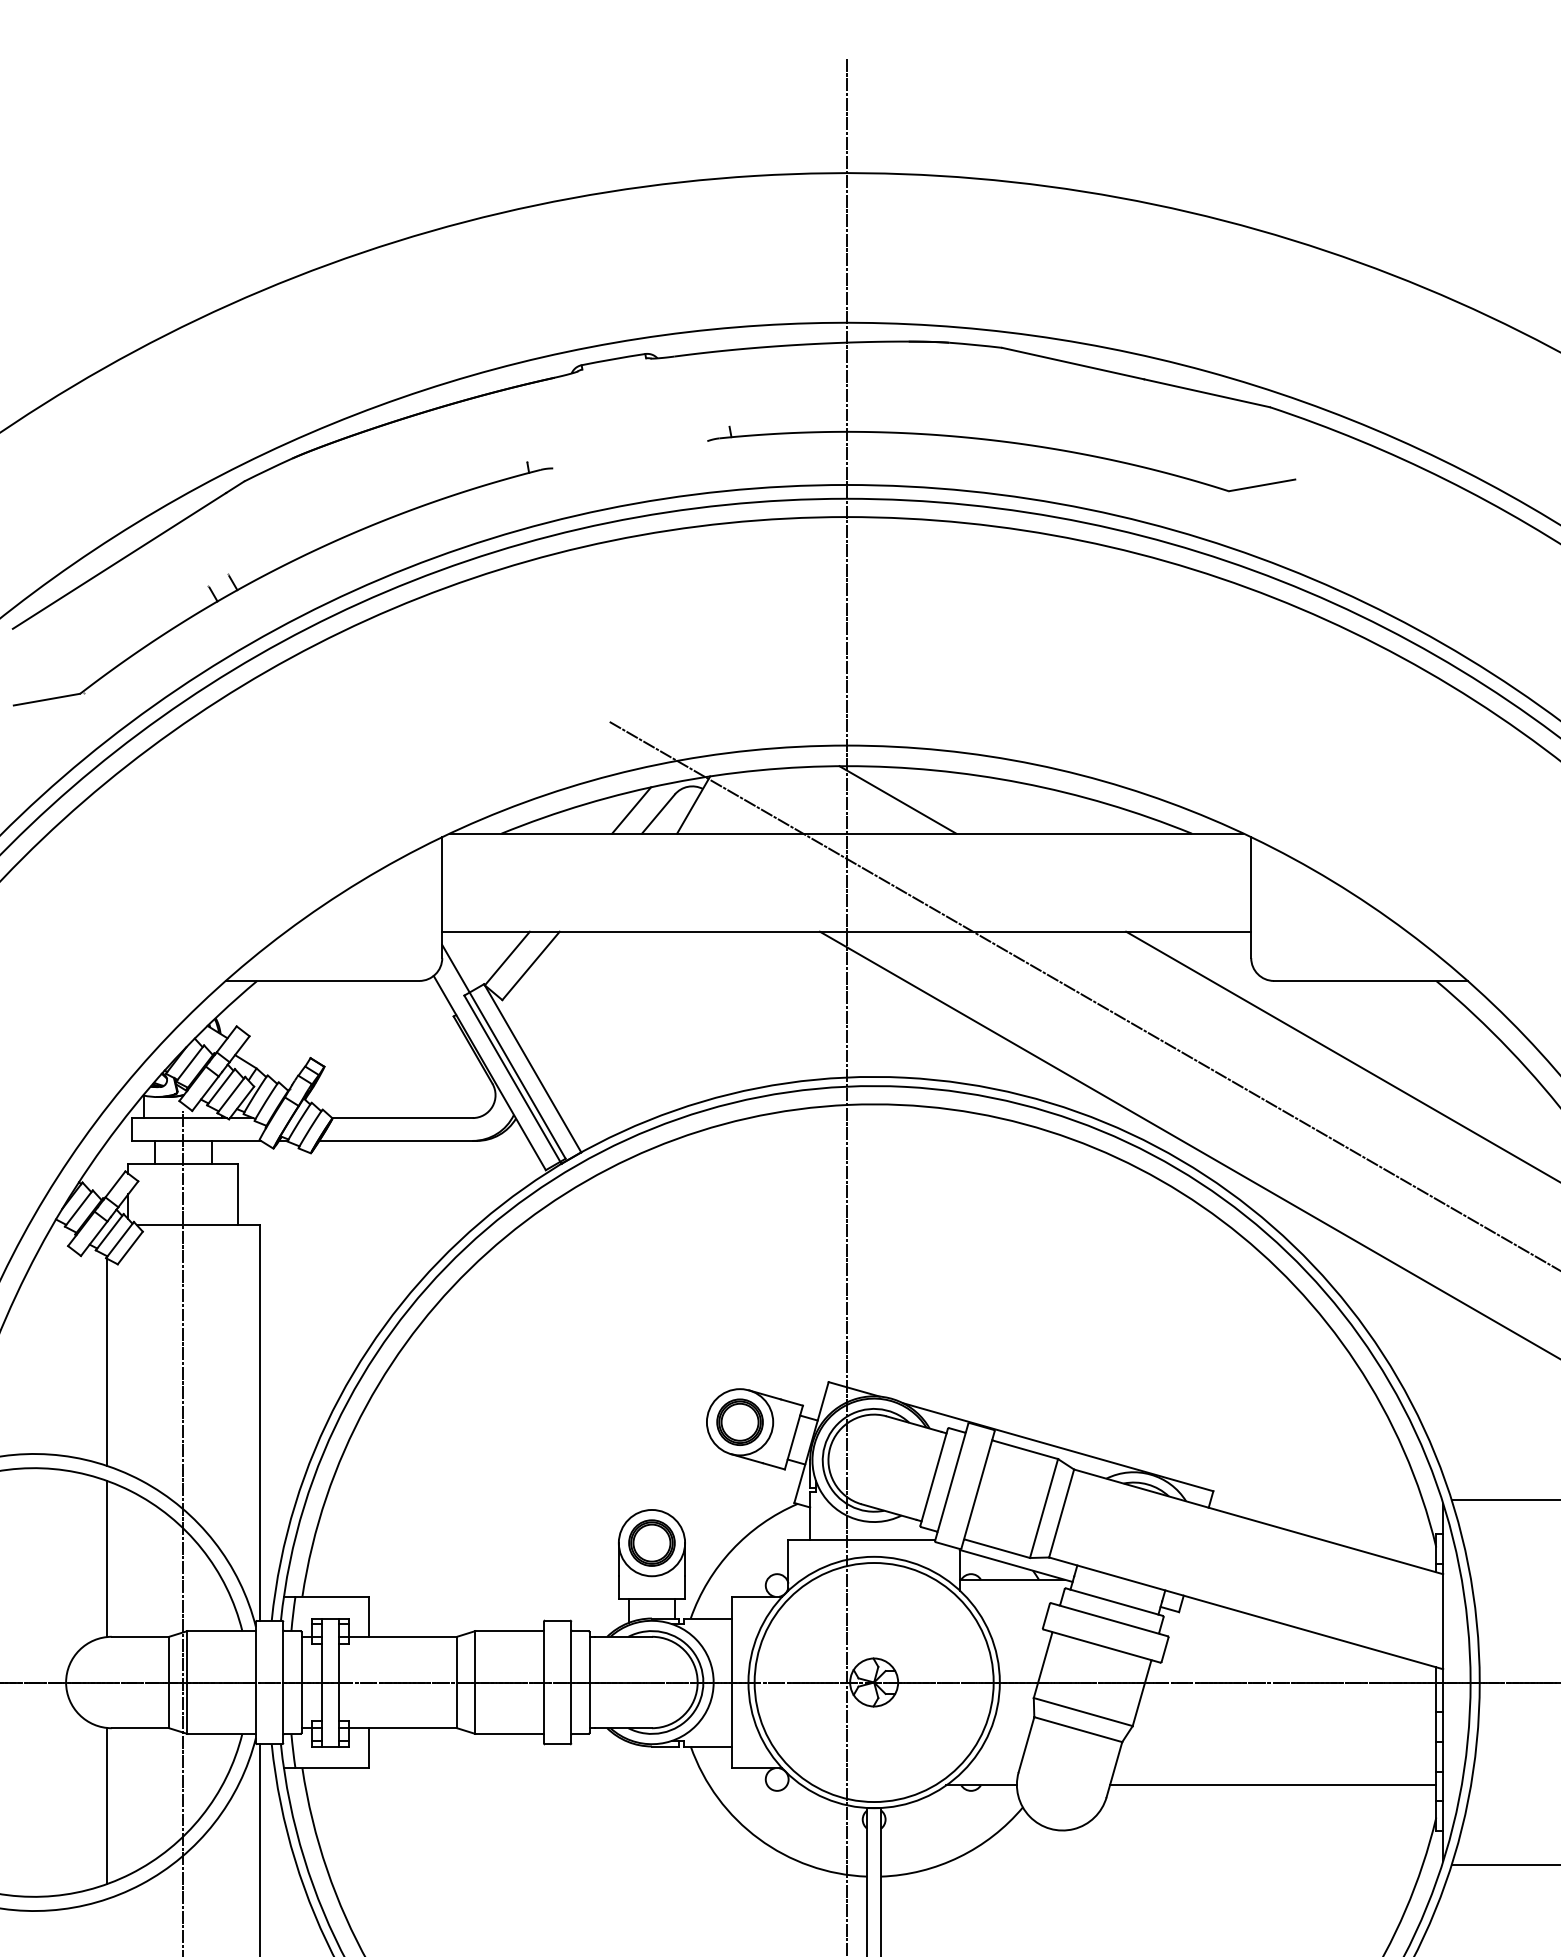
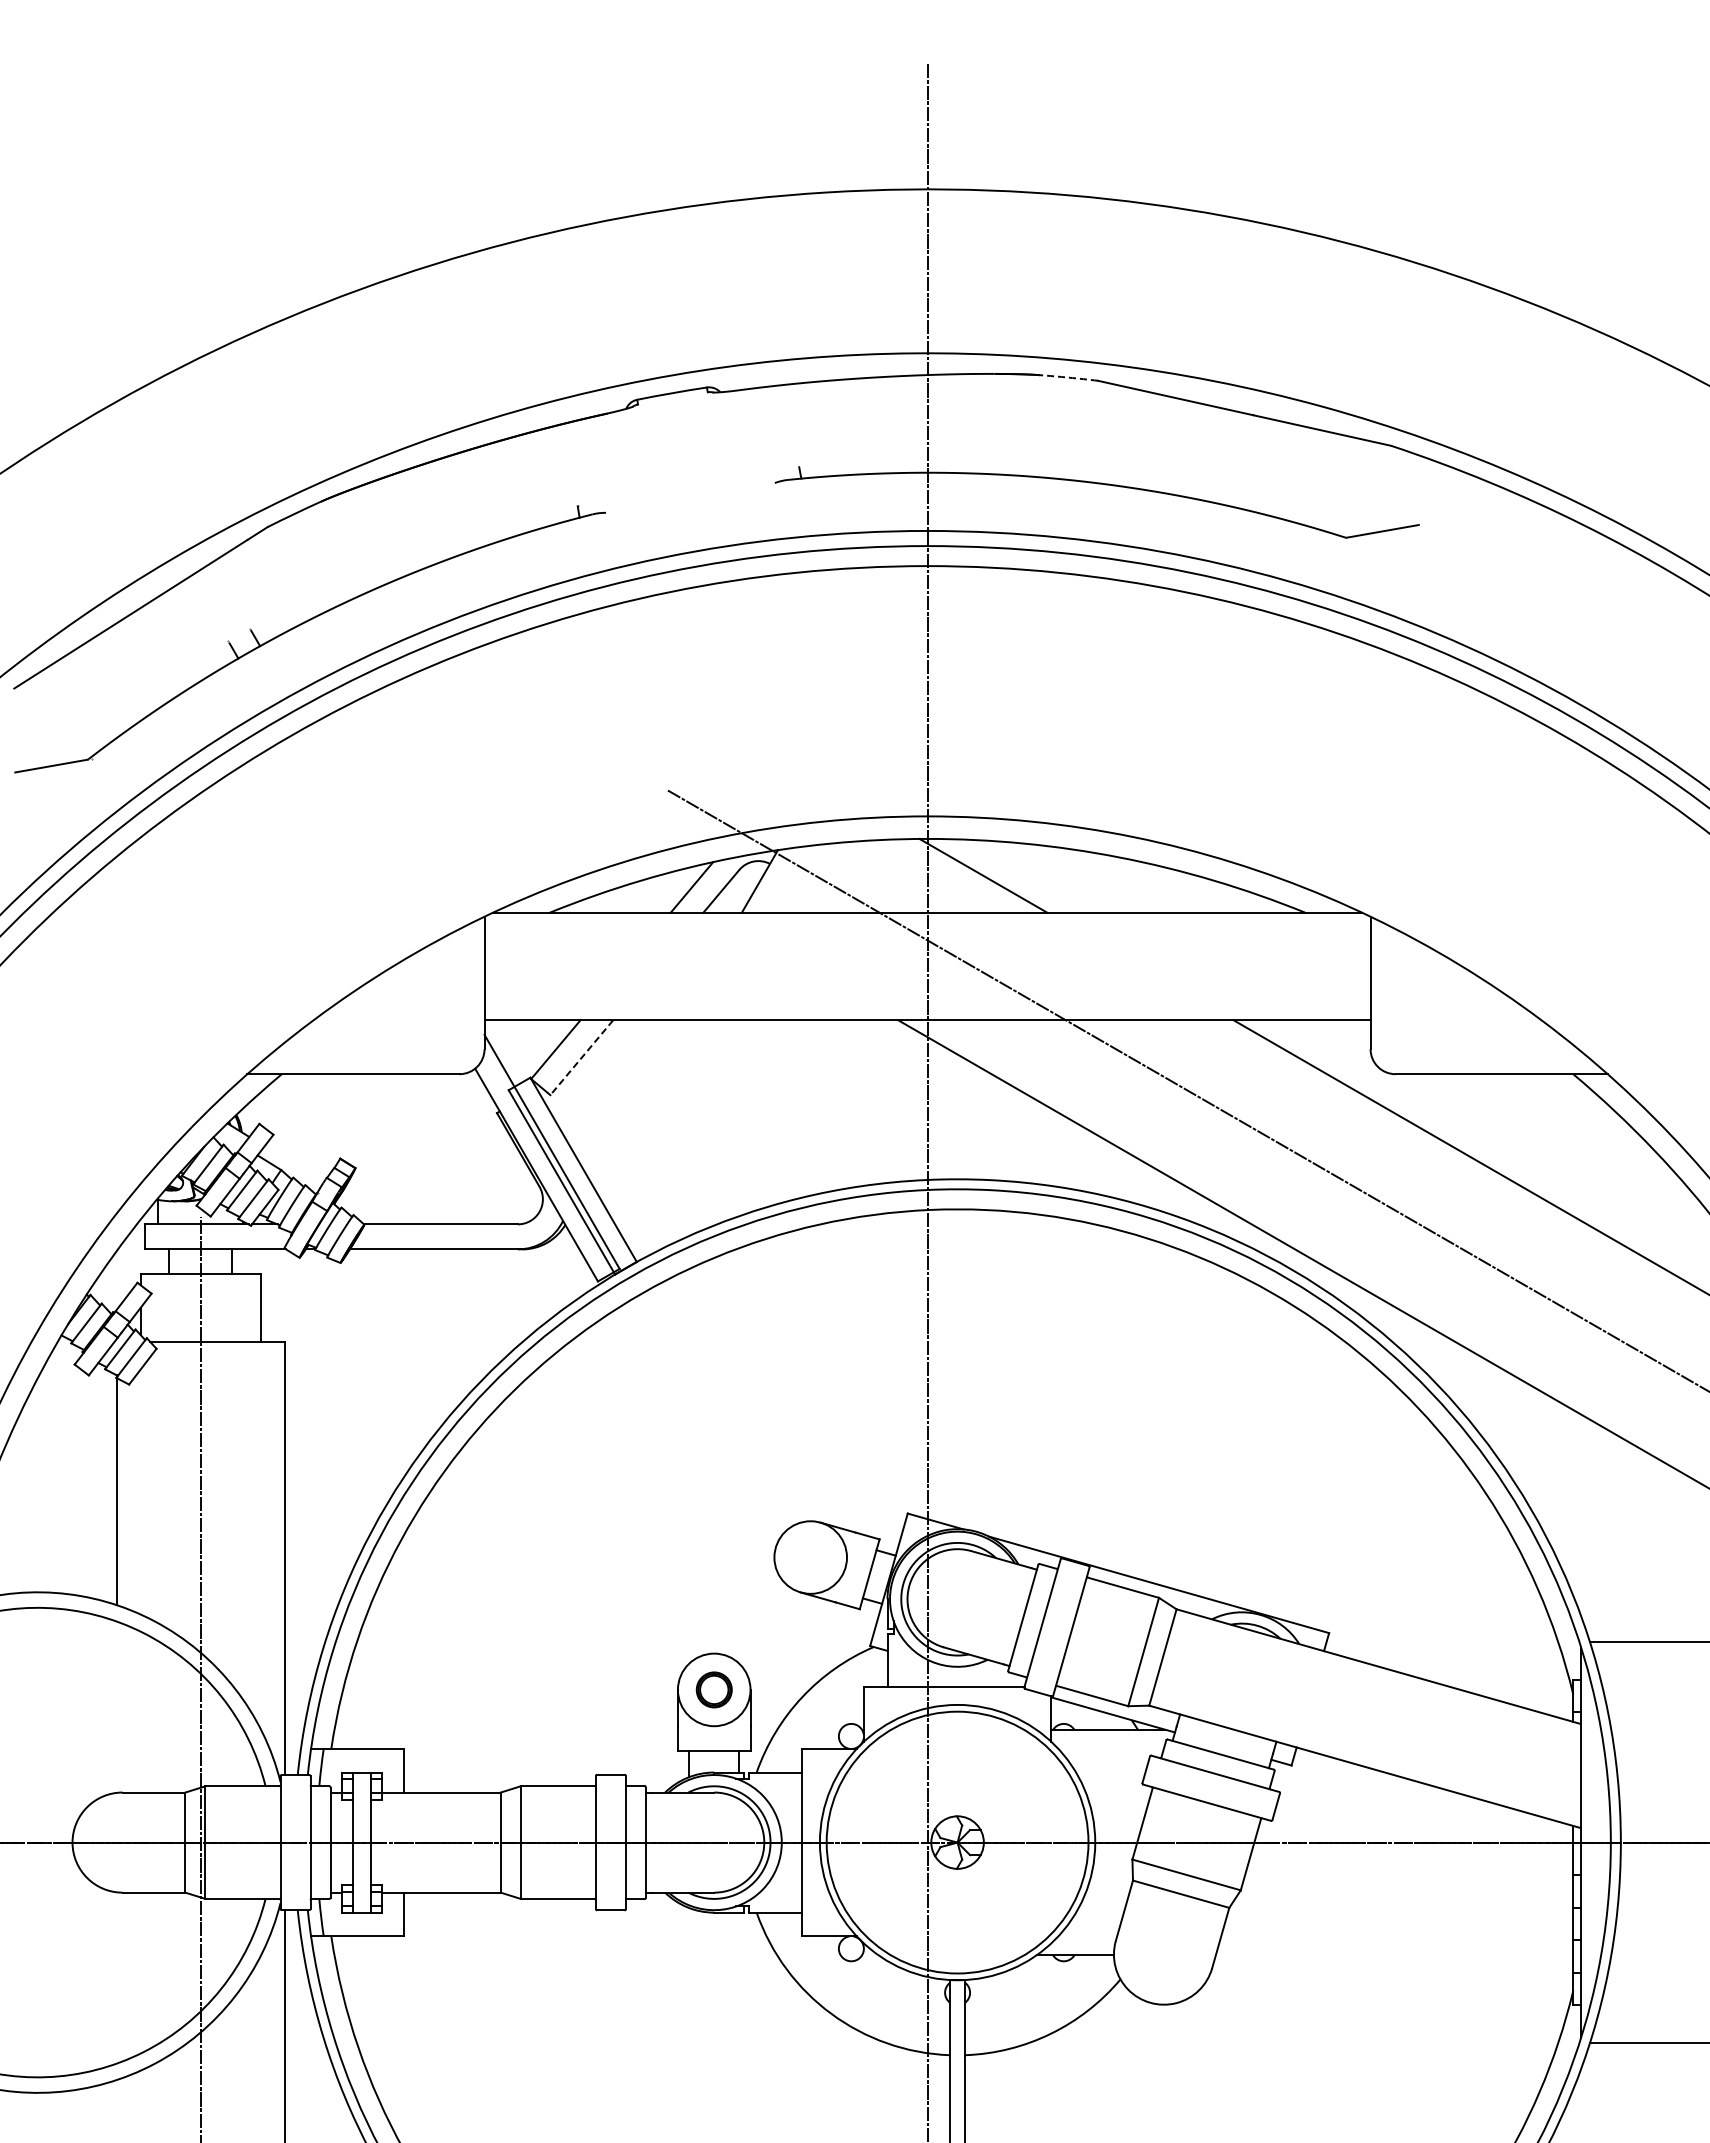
arc: (975, 344) -> (1068, 377), solid -> dashed
line: (530, 965) -> (581, 1057), solid -> dashed
part: (739, 1422) -> (810, 1557), removed
part: (652, 1542) -> (714, 1689), size x0.7
line: (106, 1558) -> (116, 1706), removed
line: (1273, 1785) -> (1394, 1955), removed
line: (106, 1805) -> (116, 1977), removed

